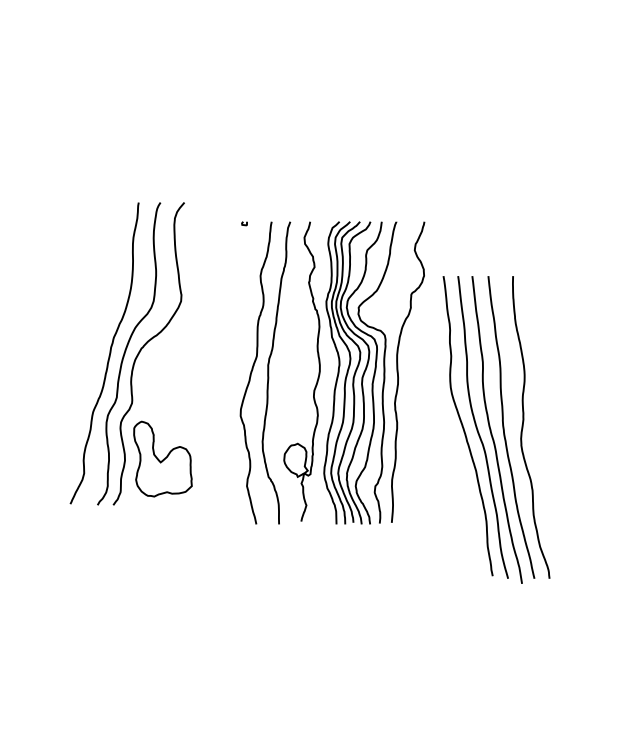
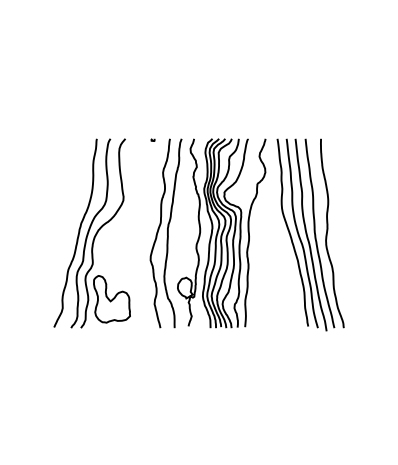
part: (130, 353) -> (91, 233), moved
part: (496, 429) -> (310, 234), moved

